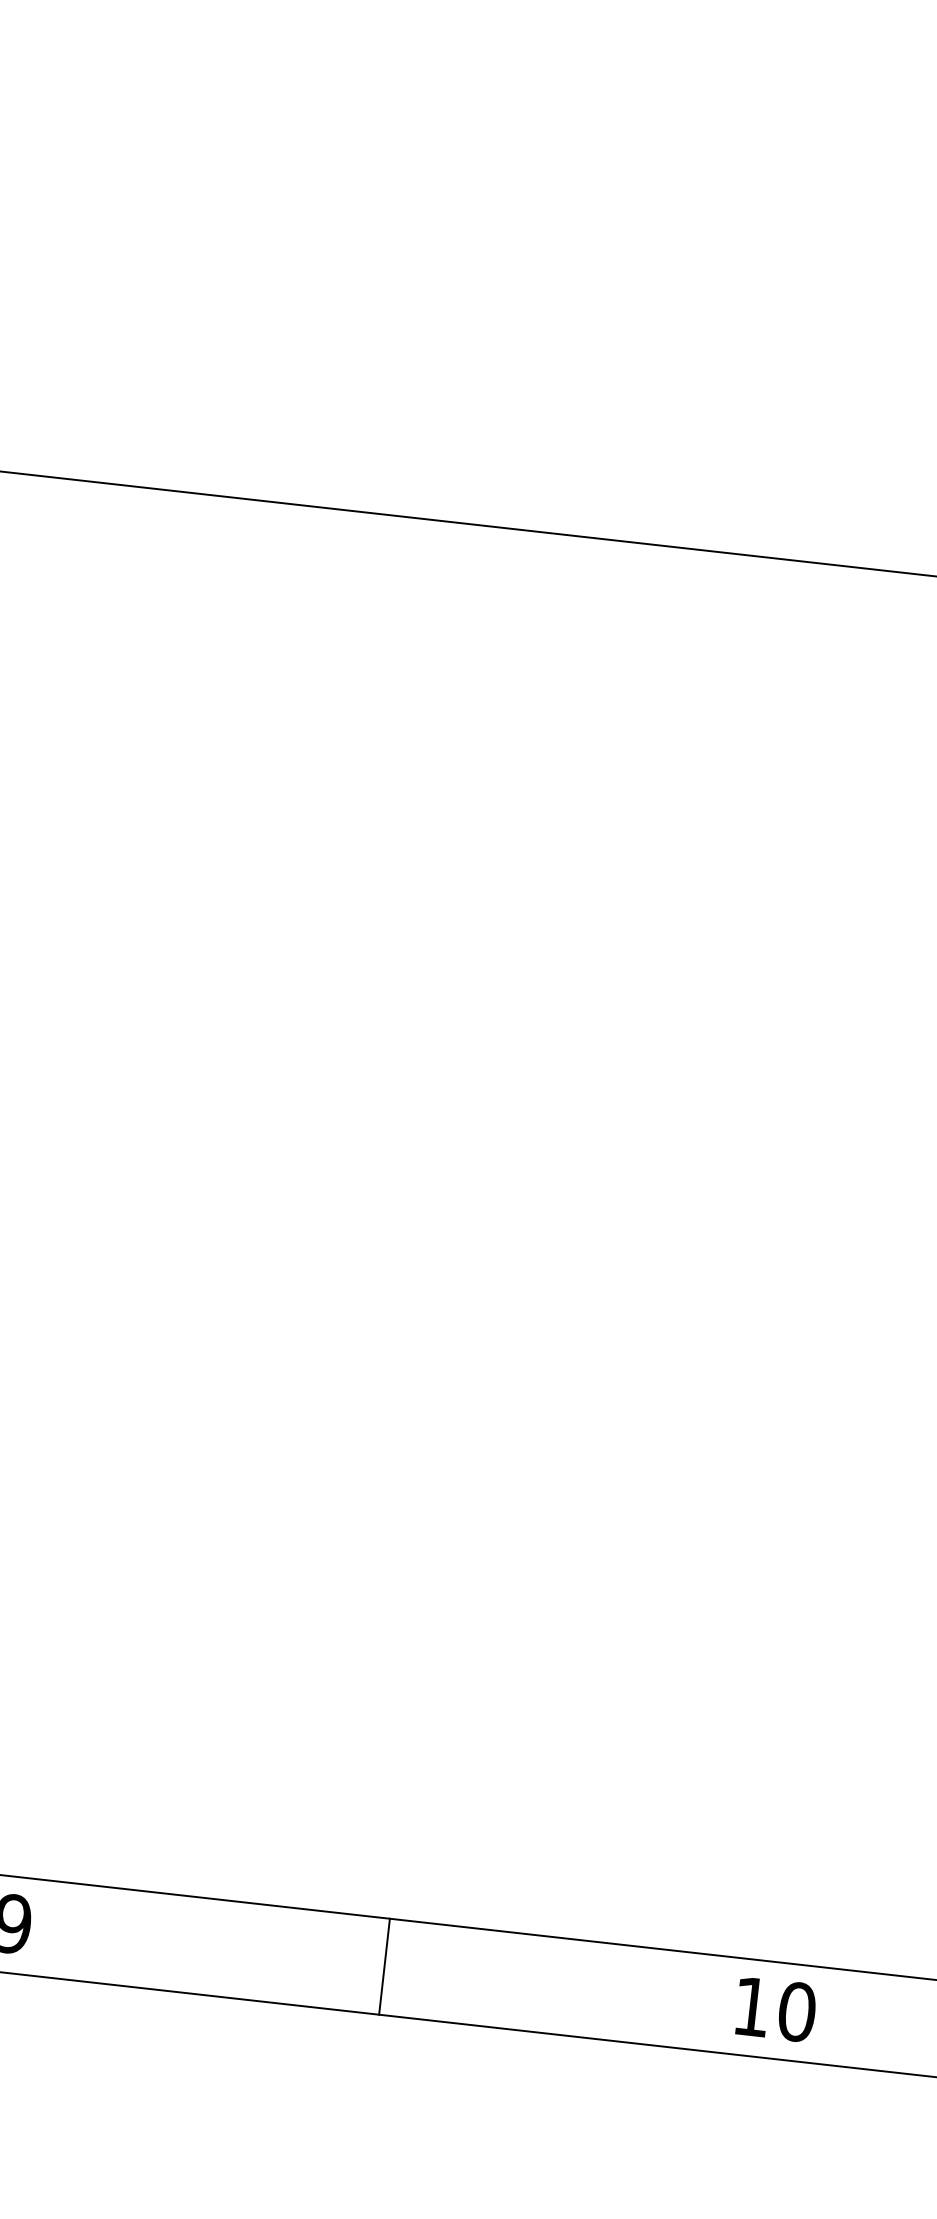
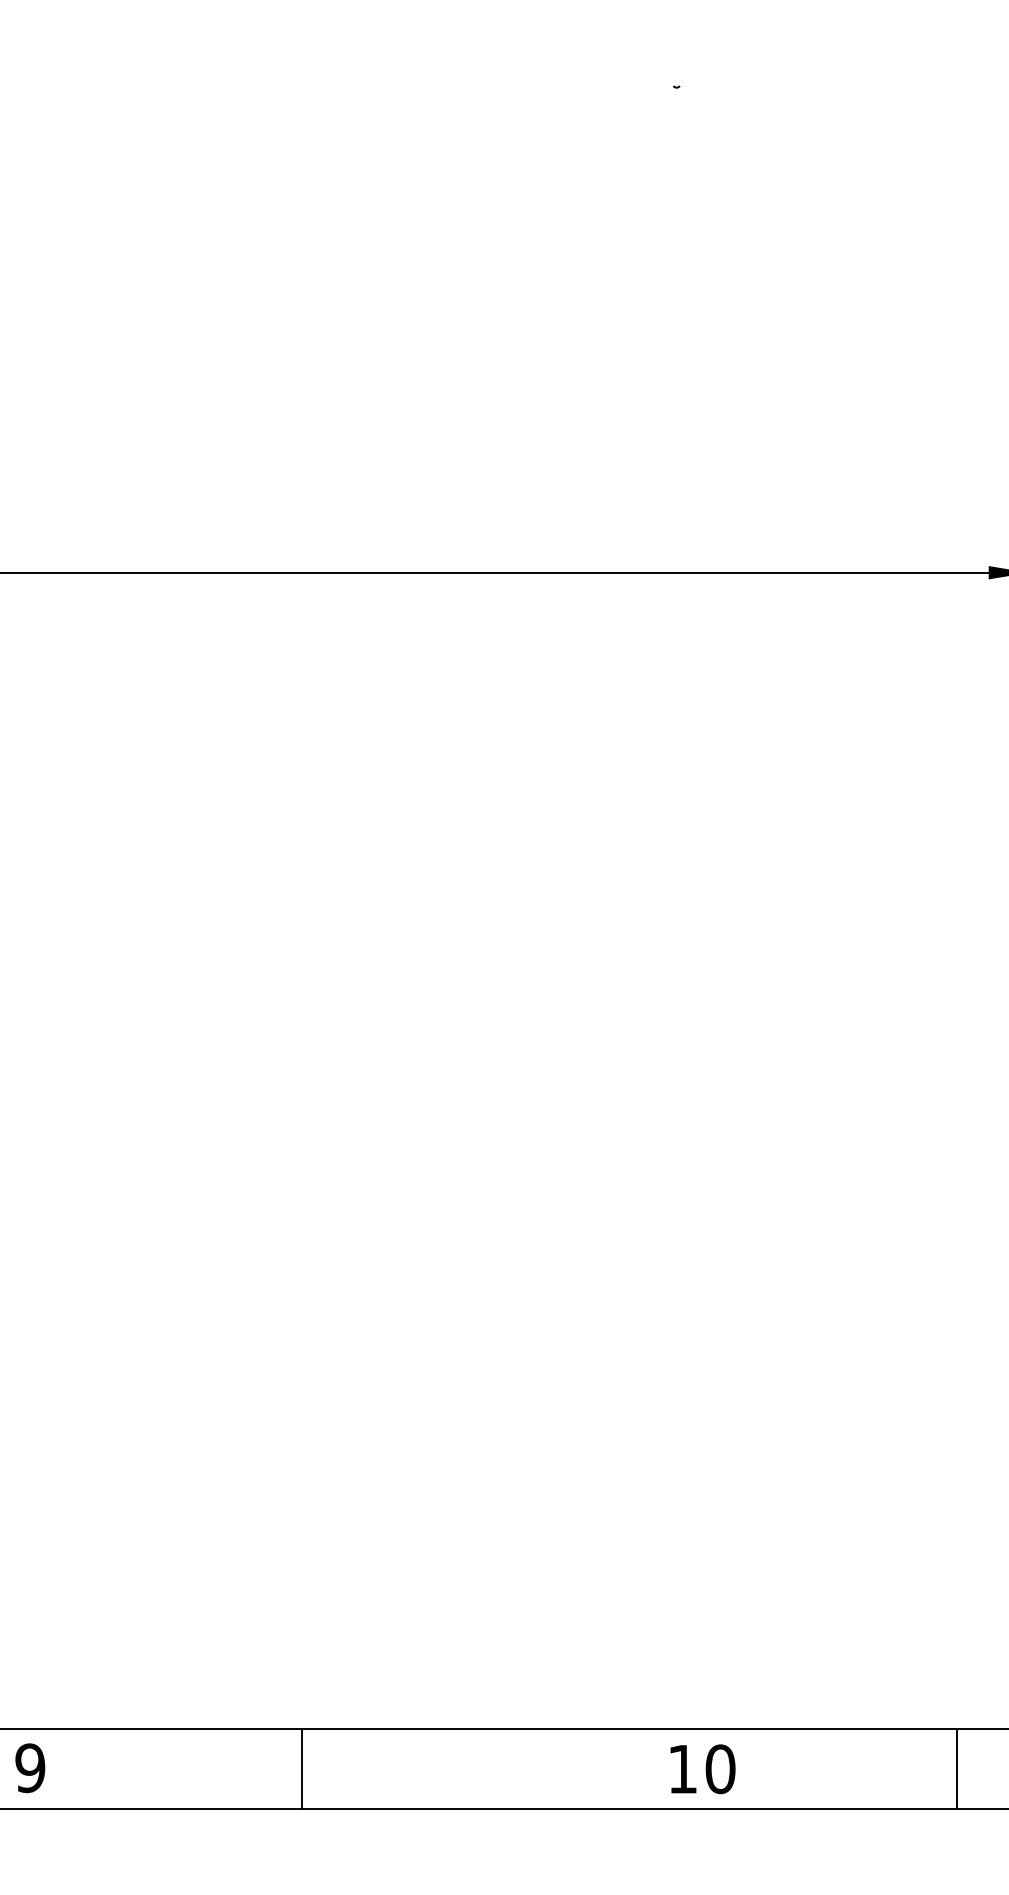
line: (384, 1967) -> (302, 1769), moved
text: (775, 2009) -> (702, 1769), moved

